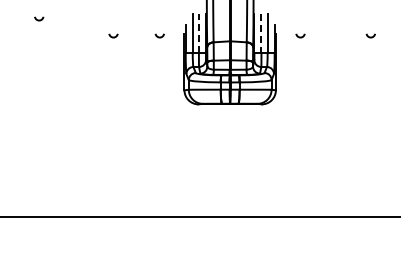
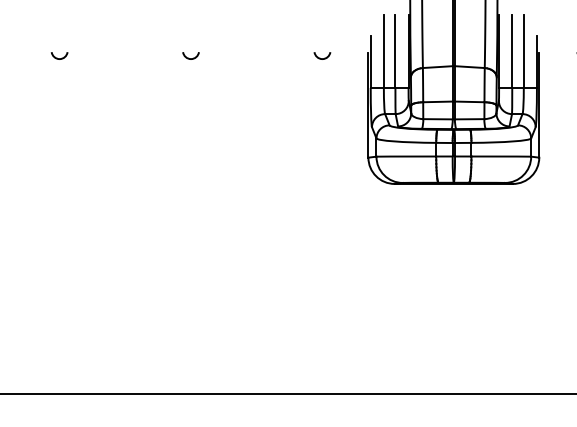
arc: (39, 19) -> (60, 57), moved
line: (198, 33) -> (394, 51), dashed -> solid
line: (261, 33) -> (512, 51), dashed -> solid
arc: (113, 36) -> (190, 57), moved

